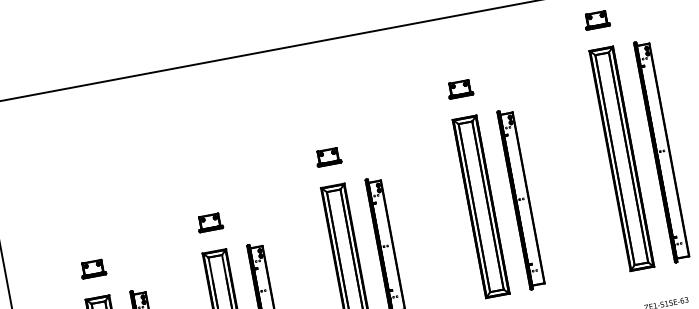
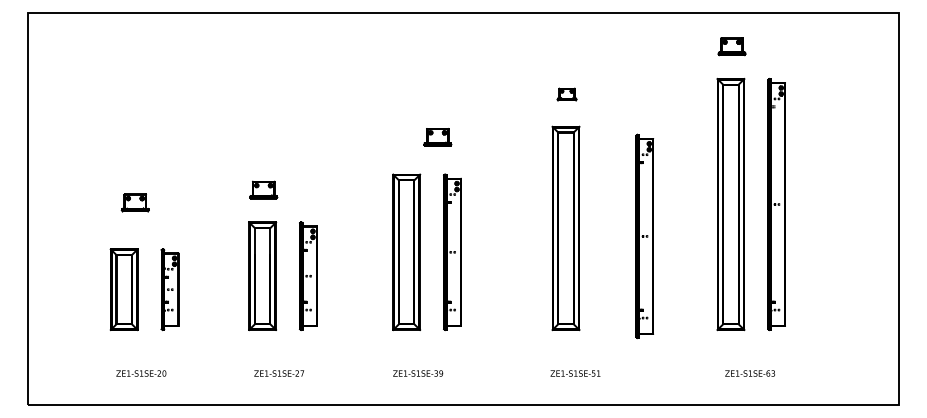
part: (459, 89) -> (566, 94), size x0.7
part: (328, 157) -> (437, 137), moved
part: (521, 199) -> (644, 236), moved
part: (92, 268) -> (134, 202), moved

